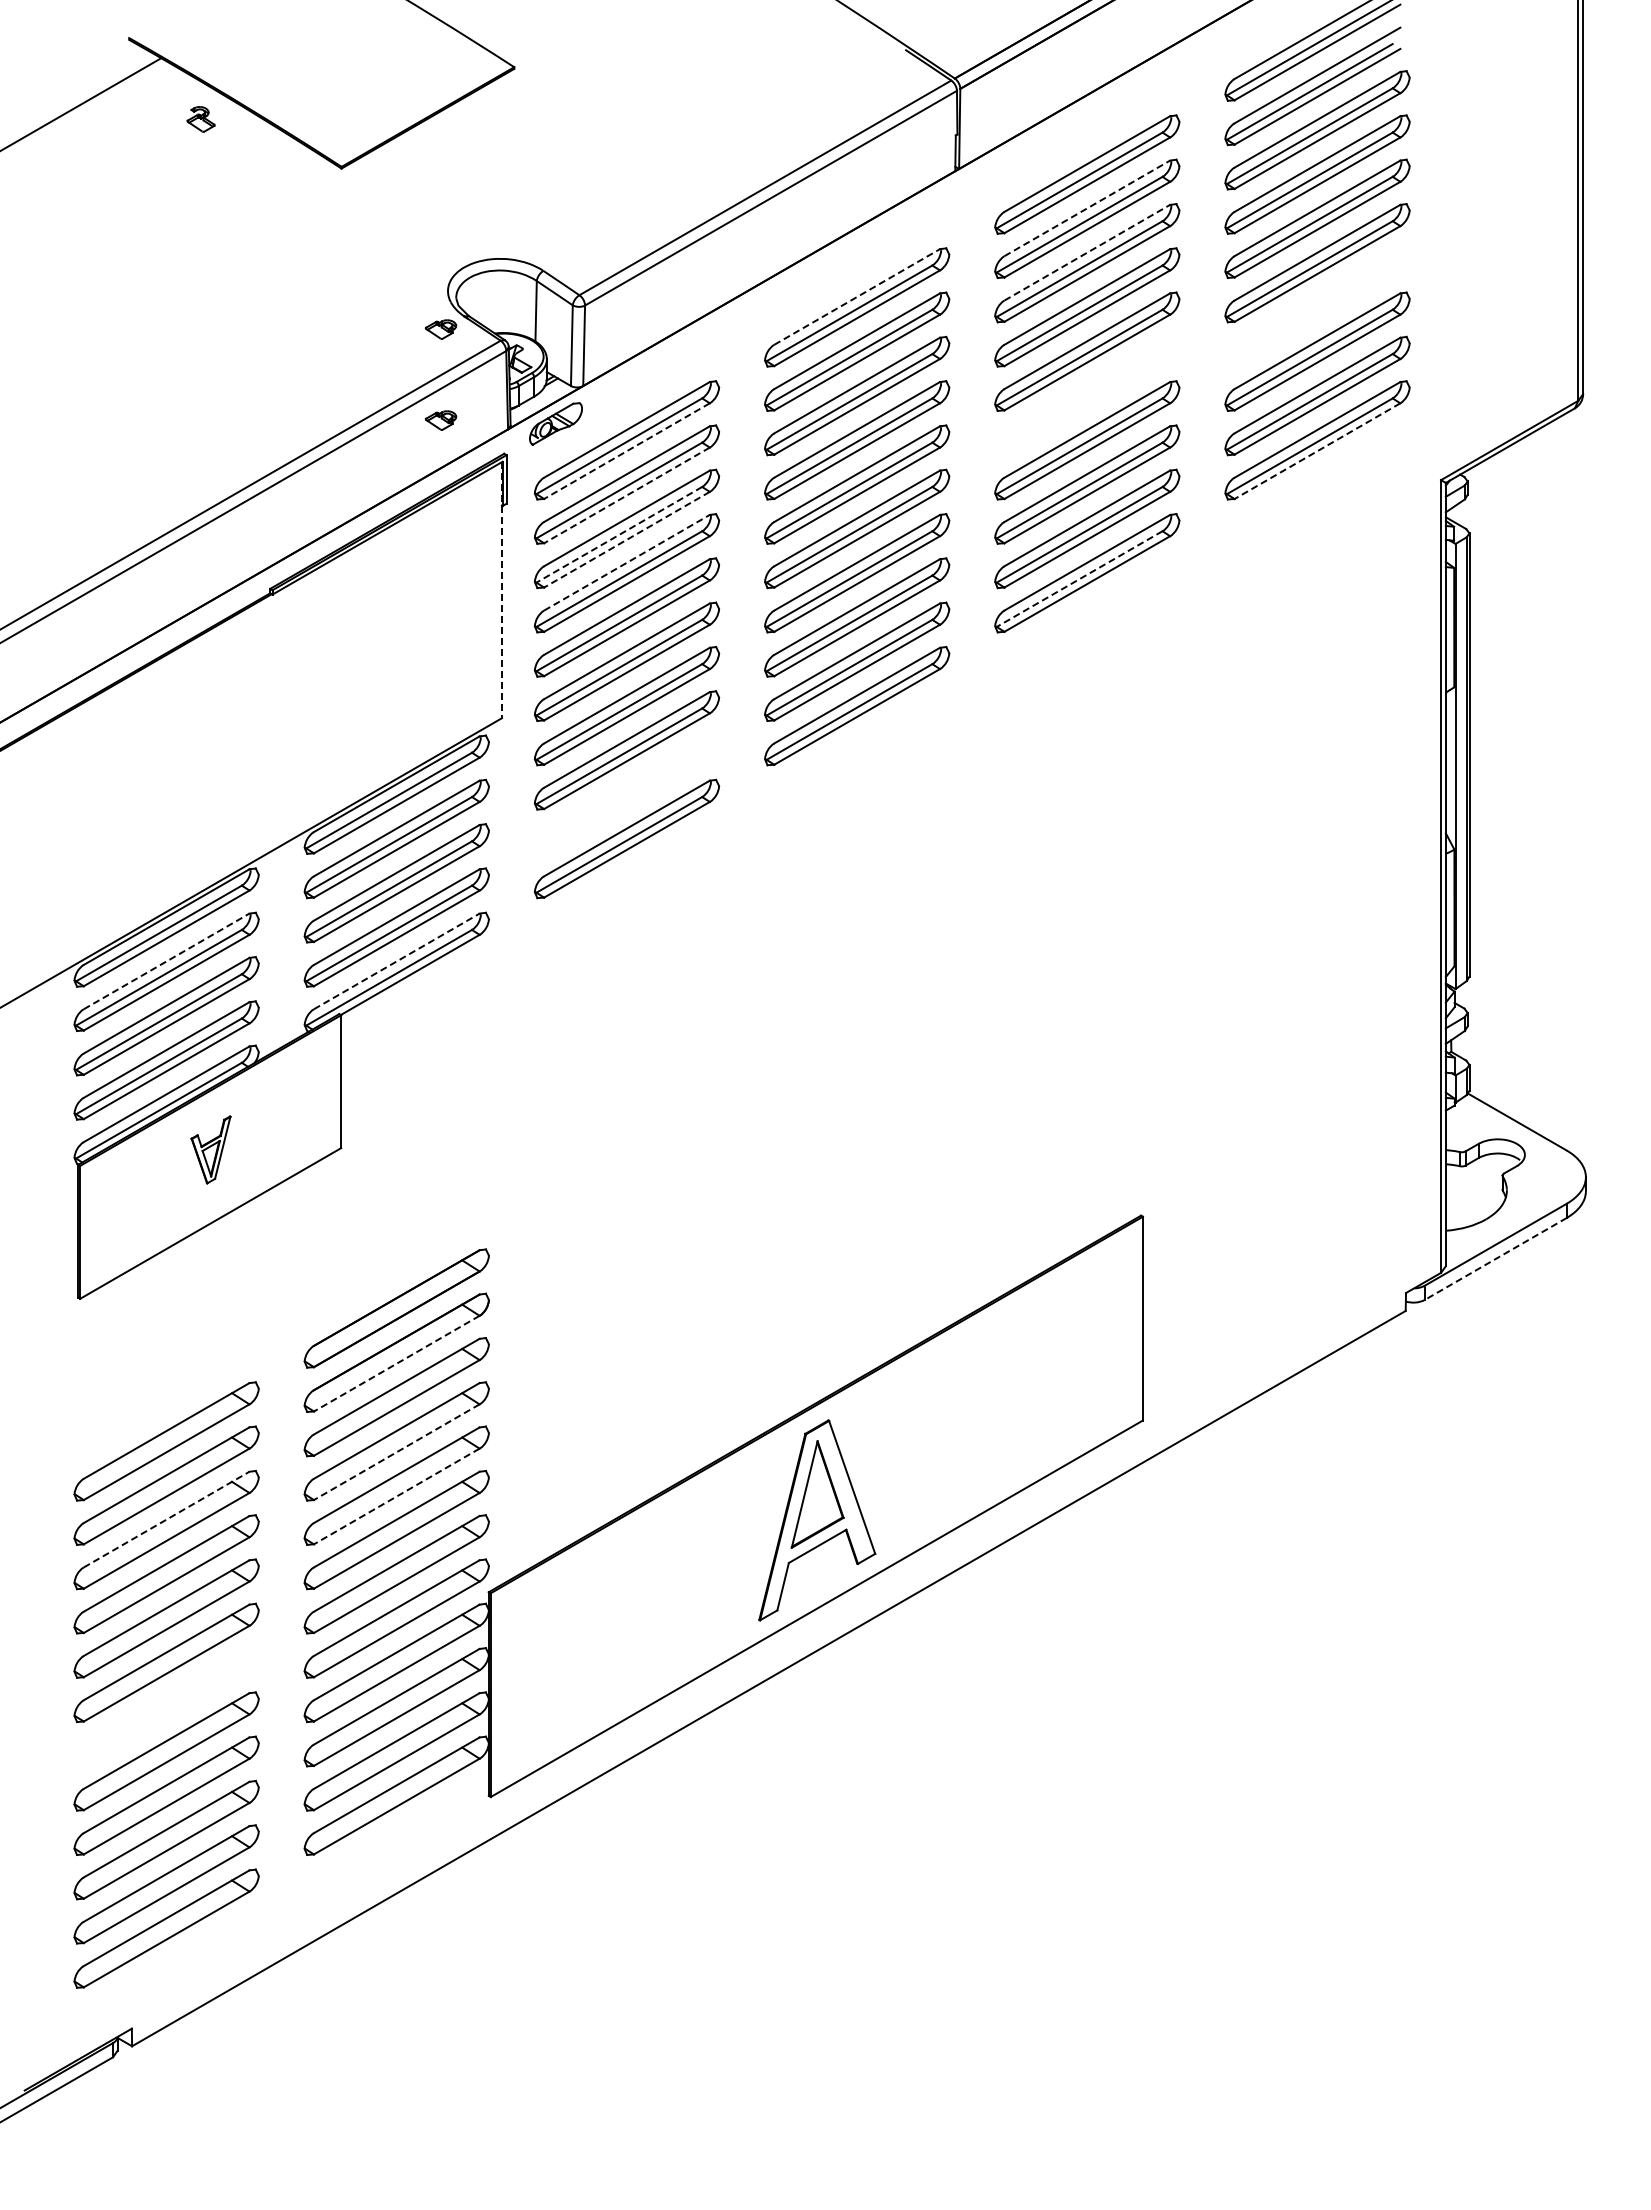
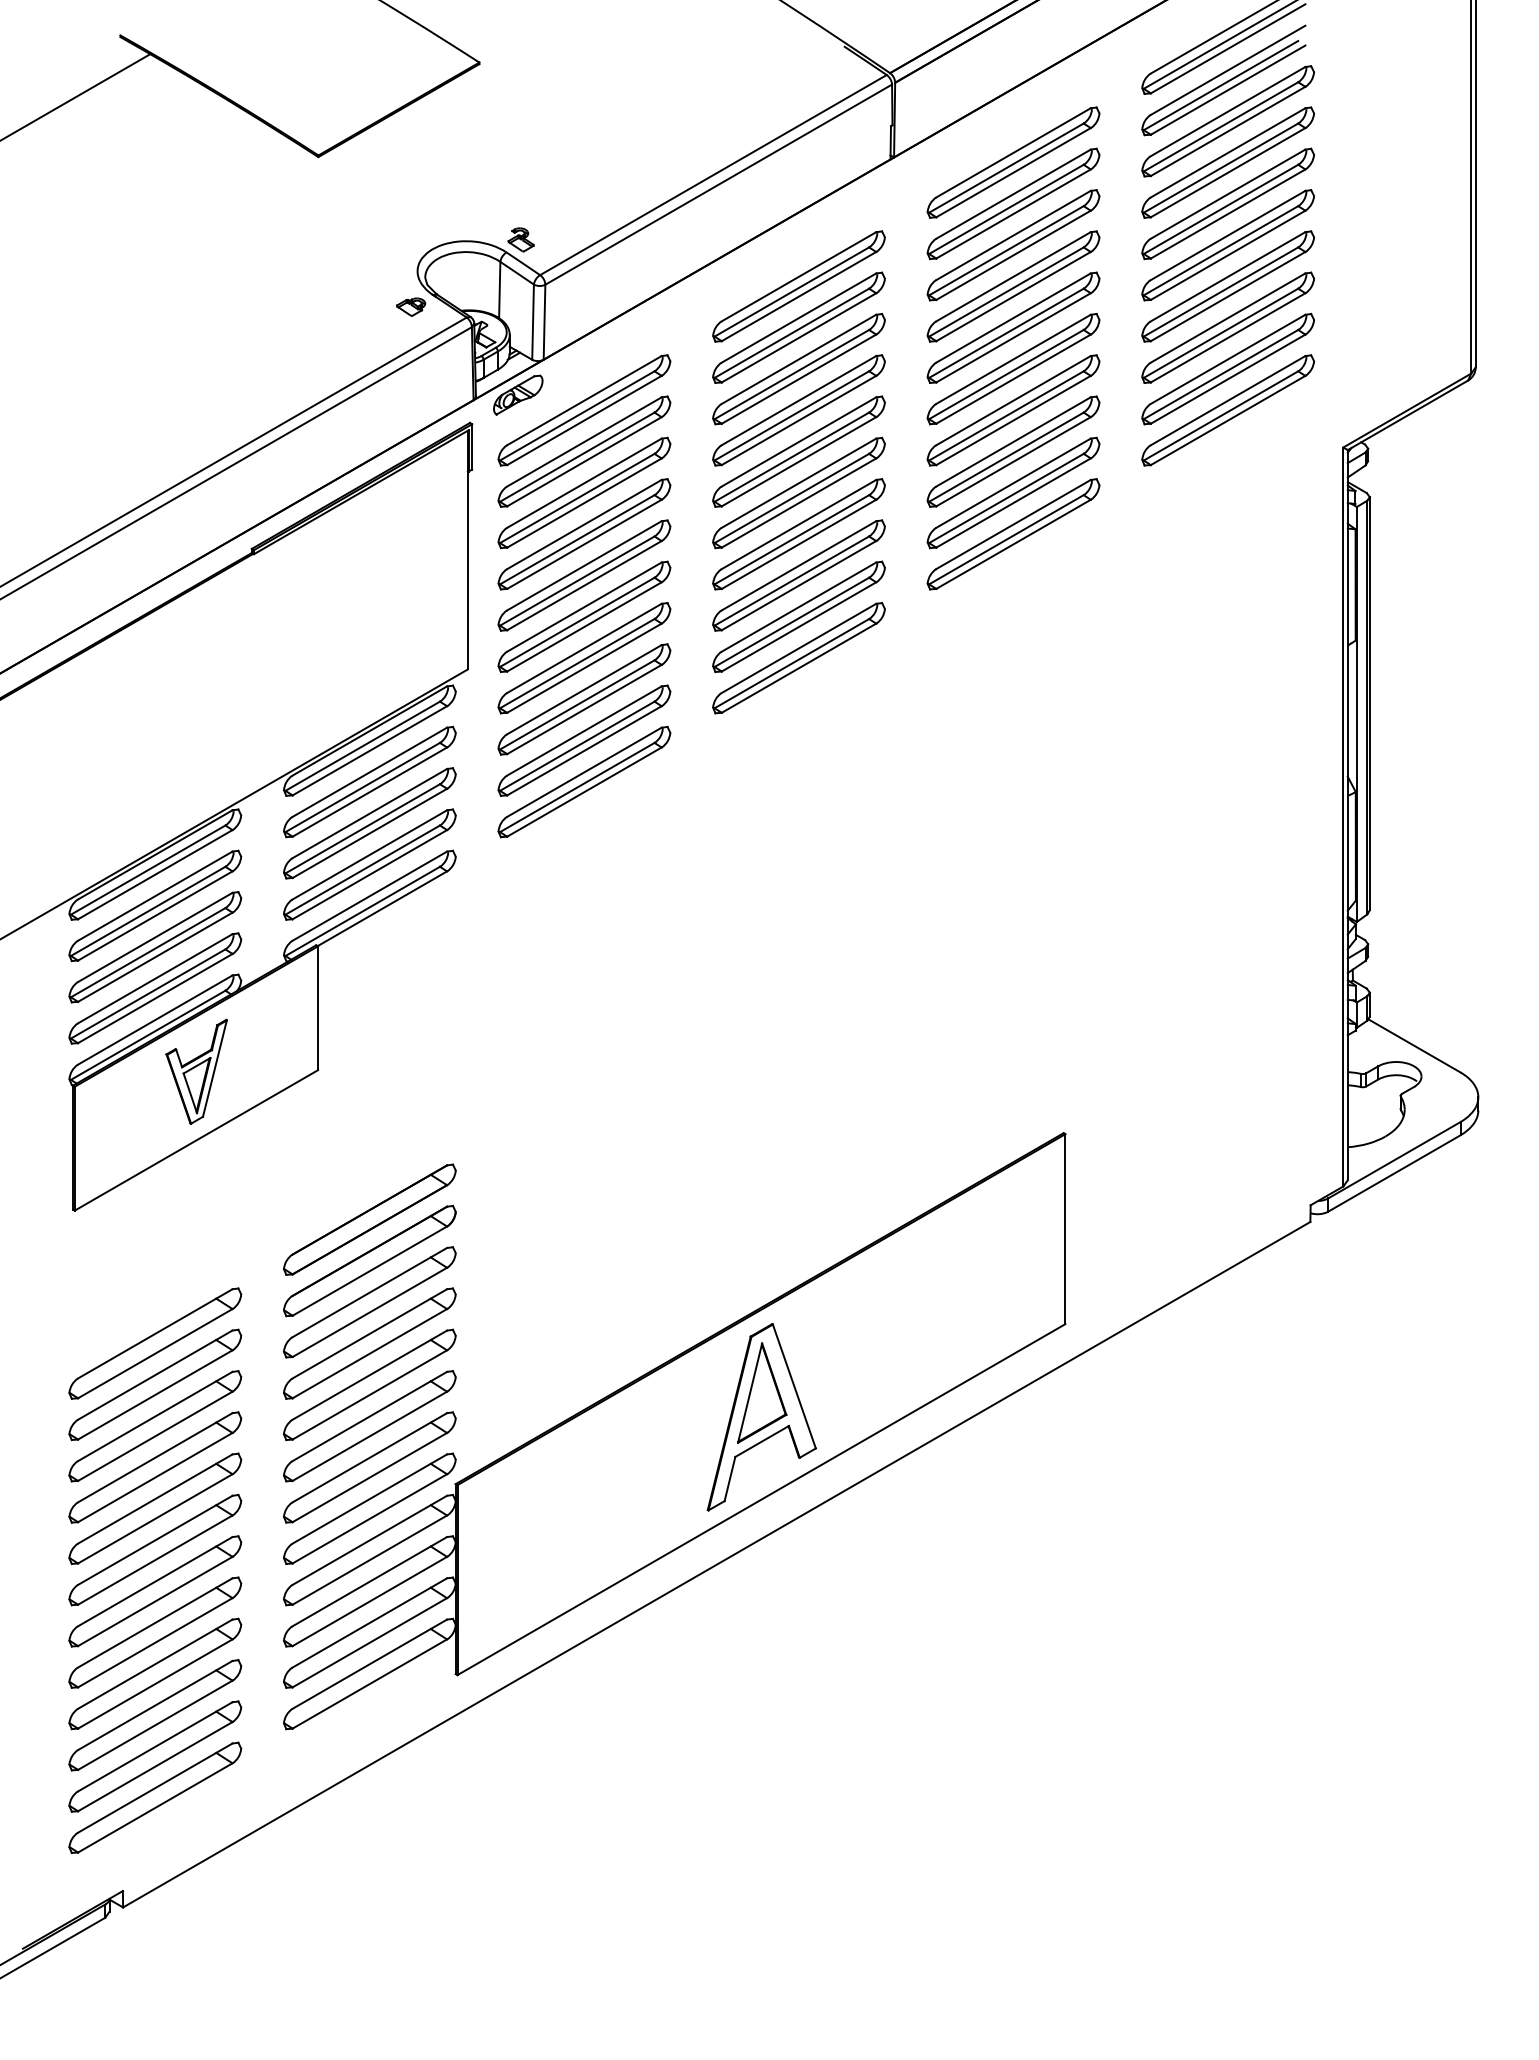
part: (200, 119) -> (520, 239), moved
line: (1087, 208) -> (1013, 194), dashed -> solid
line: (1087, 252) -> (1013, 235), dashed -> solid
line: (857, 296) -> (799, 276), dashed -> solid
part: (1317, 307) -> (1228, 286), added
part: (1087, 395) -> (1013, 368), added
part: (441, 420) -> (411, 391), removed
line: (626, 451) -> (583, 420), dashed -> solid
line: (1317, 451) -> (1228, 420), dashed -> solid
line: (626, 495) -> (583, 461), dashed -> solid
line: (619, 534) -> (577, 498), dashed -> solid
line: (626, 539) -> (583, 502), dashed -> solid
line: (626, 562) -> (583, 524), dashed -> solid
line: (1079, 579) -> (1006, 540), dashed -> solid
line: (501, 590) -> (467, 550), dashed -> solid
part: (626, 794) -> (583, 740), added
line: (166, 961) -> (155, 896), dashed -> solid
line: (396, 961) -> (369, 896), dashed -> solid
part: (210, 1149) -> (196, 1071), size x1.67
line: (1495, 1258) -> (1394, 1173), dashed -> solid
line: (396, 1363) -> (369, 1270), dashed -> solid
line: (396, 1452) -> (369, 1353), dashed -> solid
line: (396, 1496) -> (369, 1394), dashed -> solid
line: (166, 1519) -> (155, 1416), dashed -> solid
part: (166, 1707) -> (155, 1591), added

